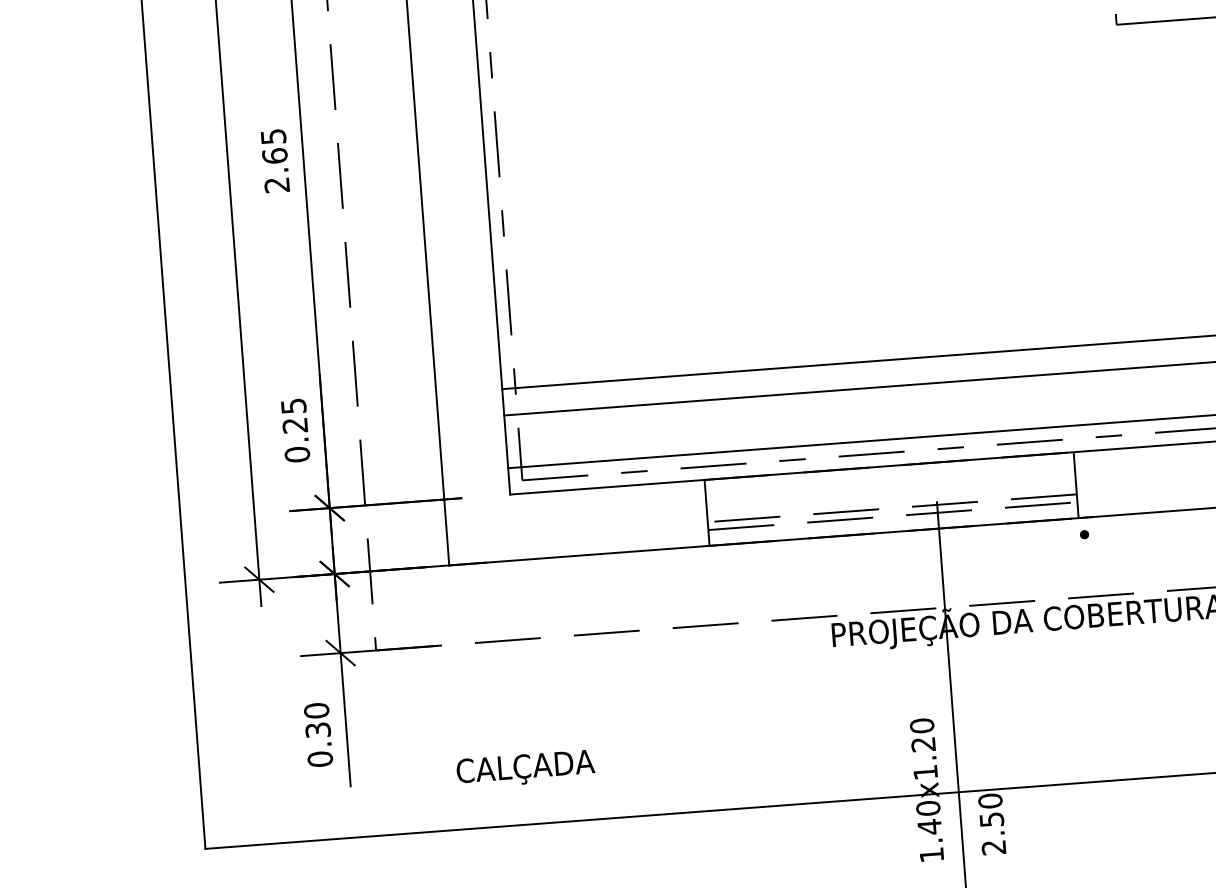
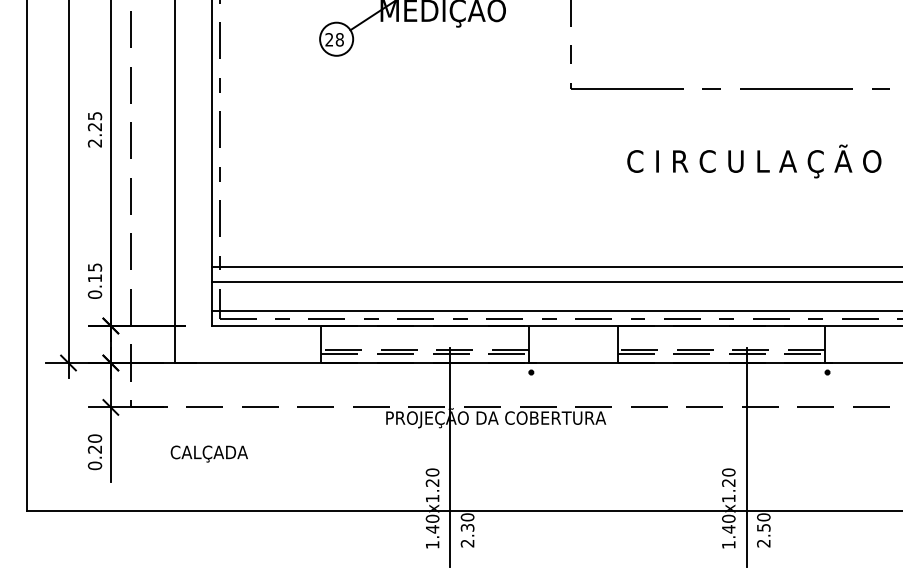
text: (273, 155) -> (94, 126), 2.65 -> 2.25
text: (294, 425) -> (94, 278), 0.25 -> 0.15
text: (318, 730) -> (95, 449), 0.30 -> 0.20
text: (524, 768) -> (208, 453), moved
text: (989, 819) -> (466, 527), 2.50 -> 2.30

